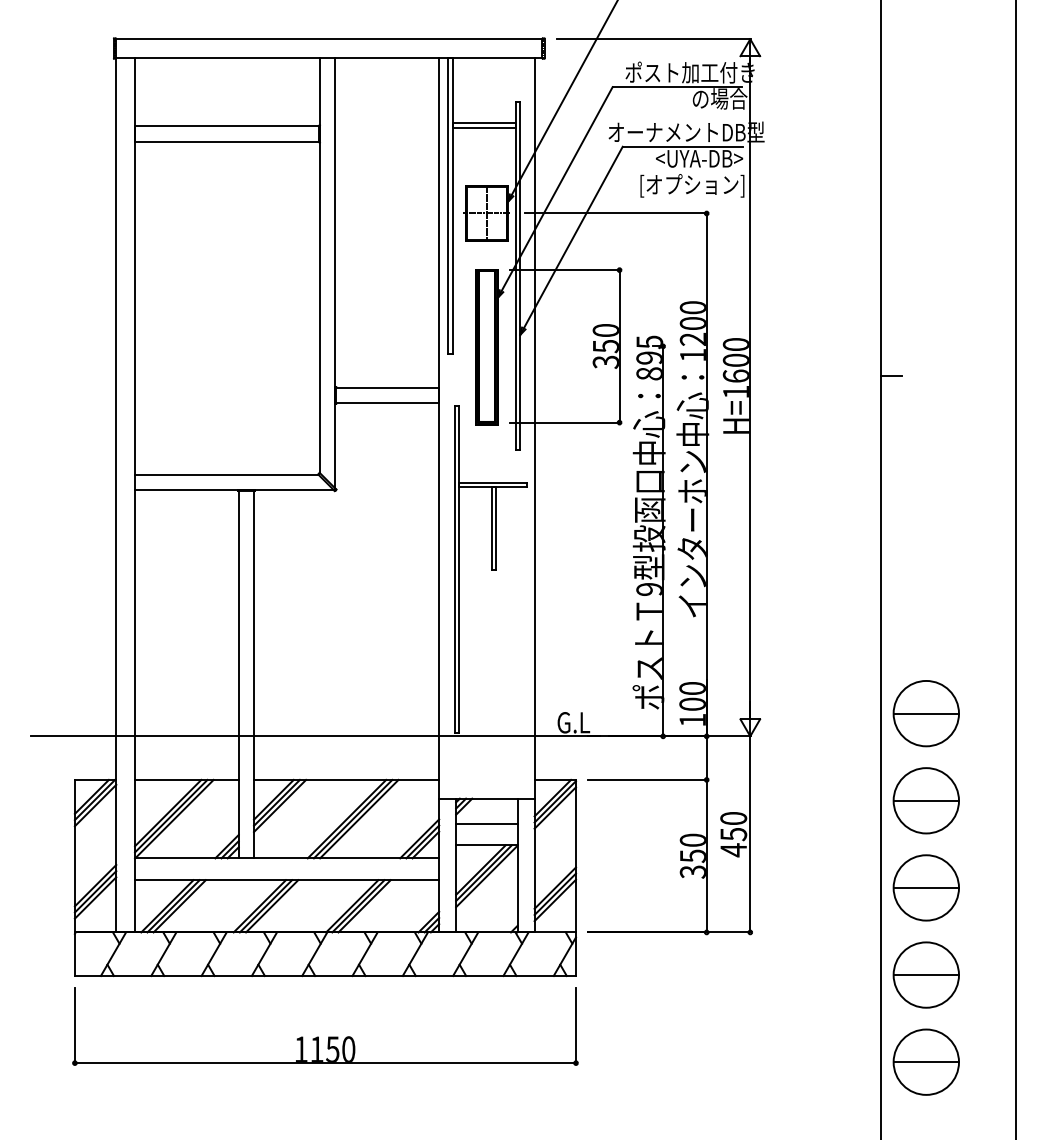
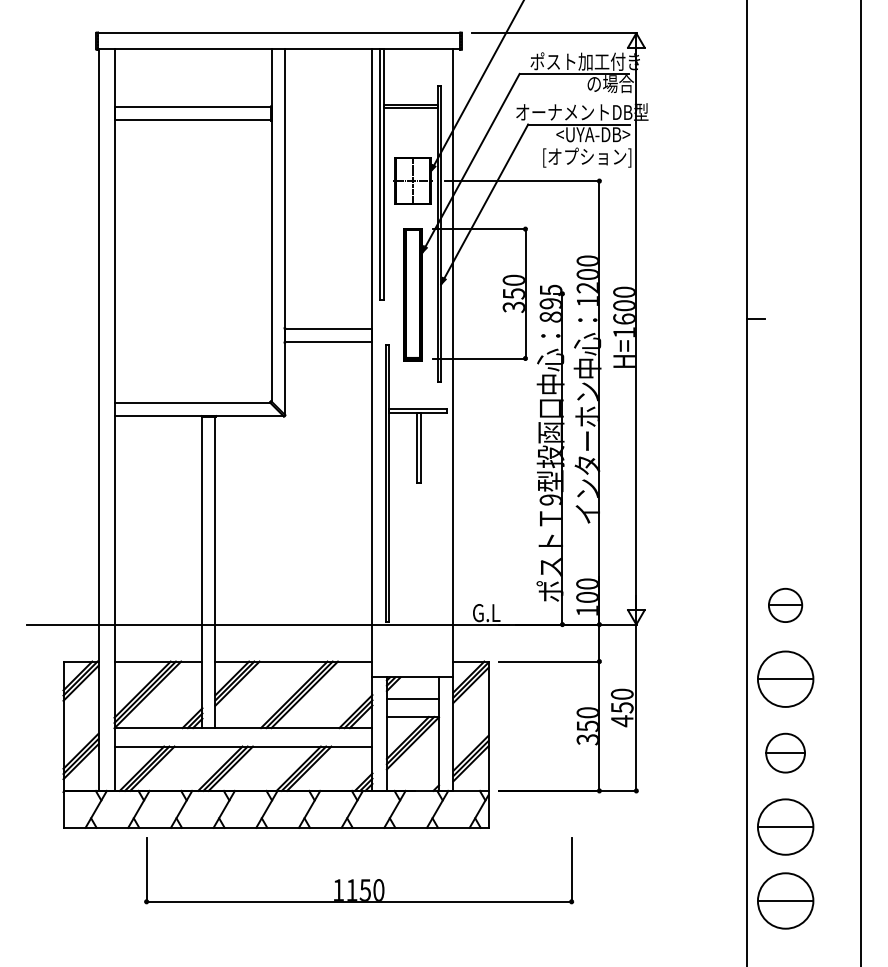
part: (925, 713) -> (784, 605), size x0.6
part: (925, 887) -> (784, 752), size x0.7
part: (328, 1036) -> (361, 879), moved

